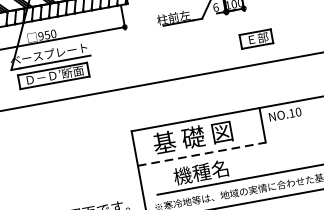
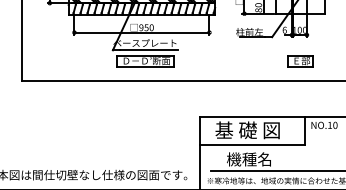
part: (256, 39) -> (300, 61), moved
line: (201, 153) -> (252, 144), dashed -> solid

